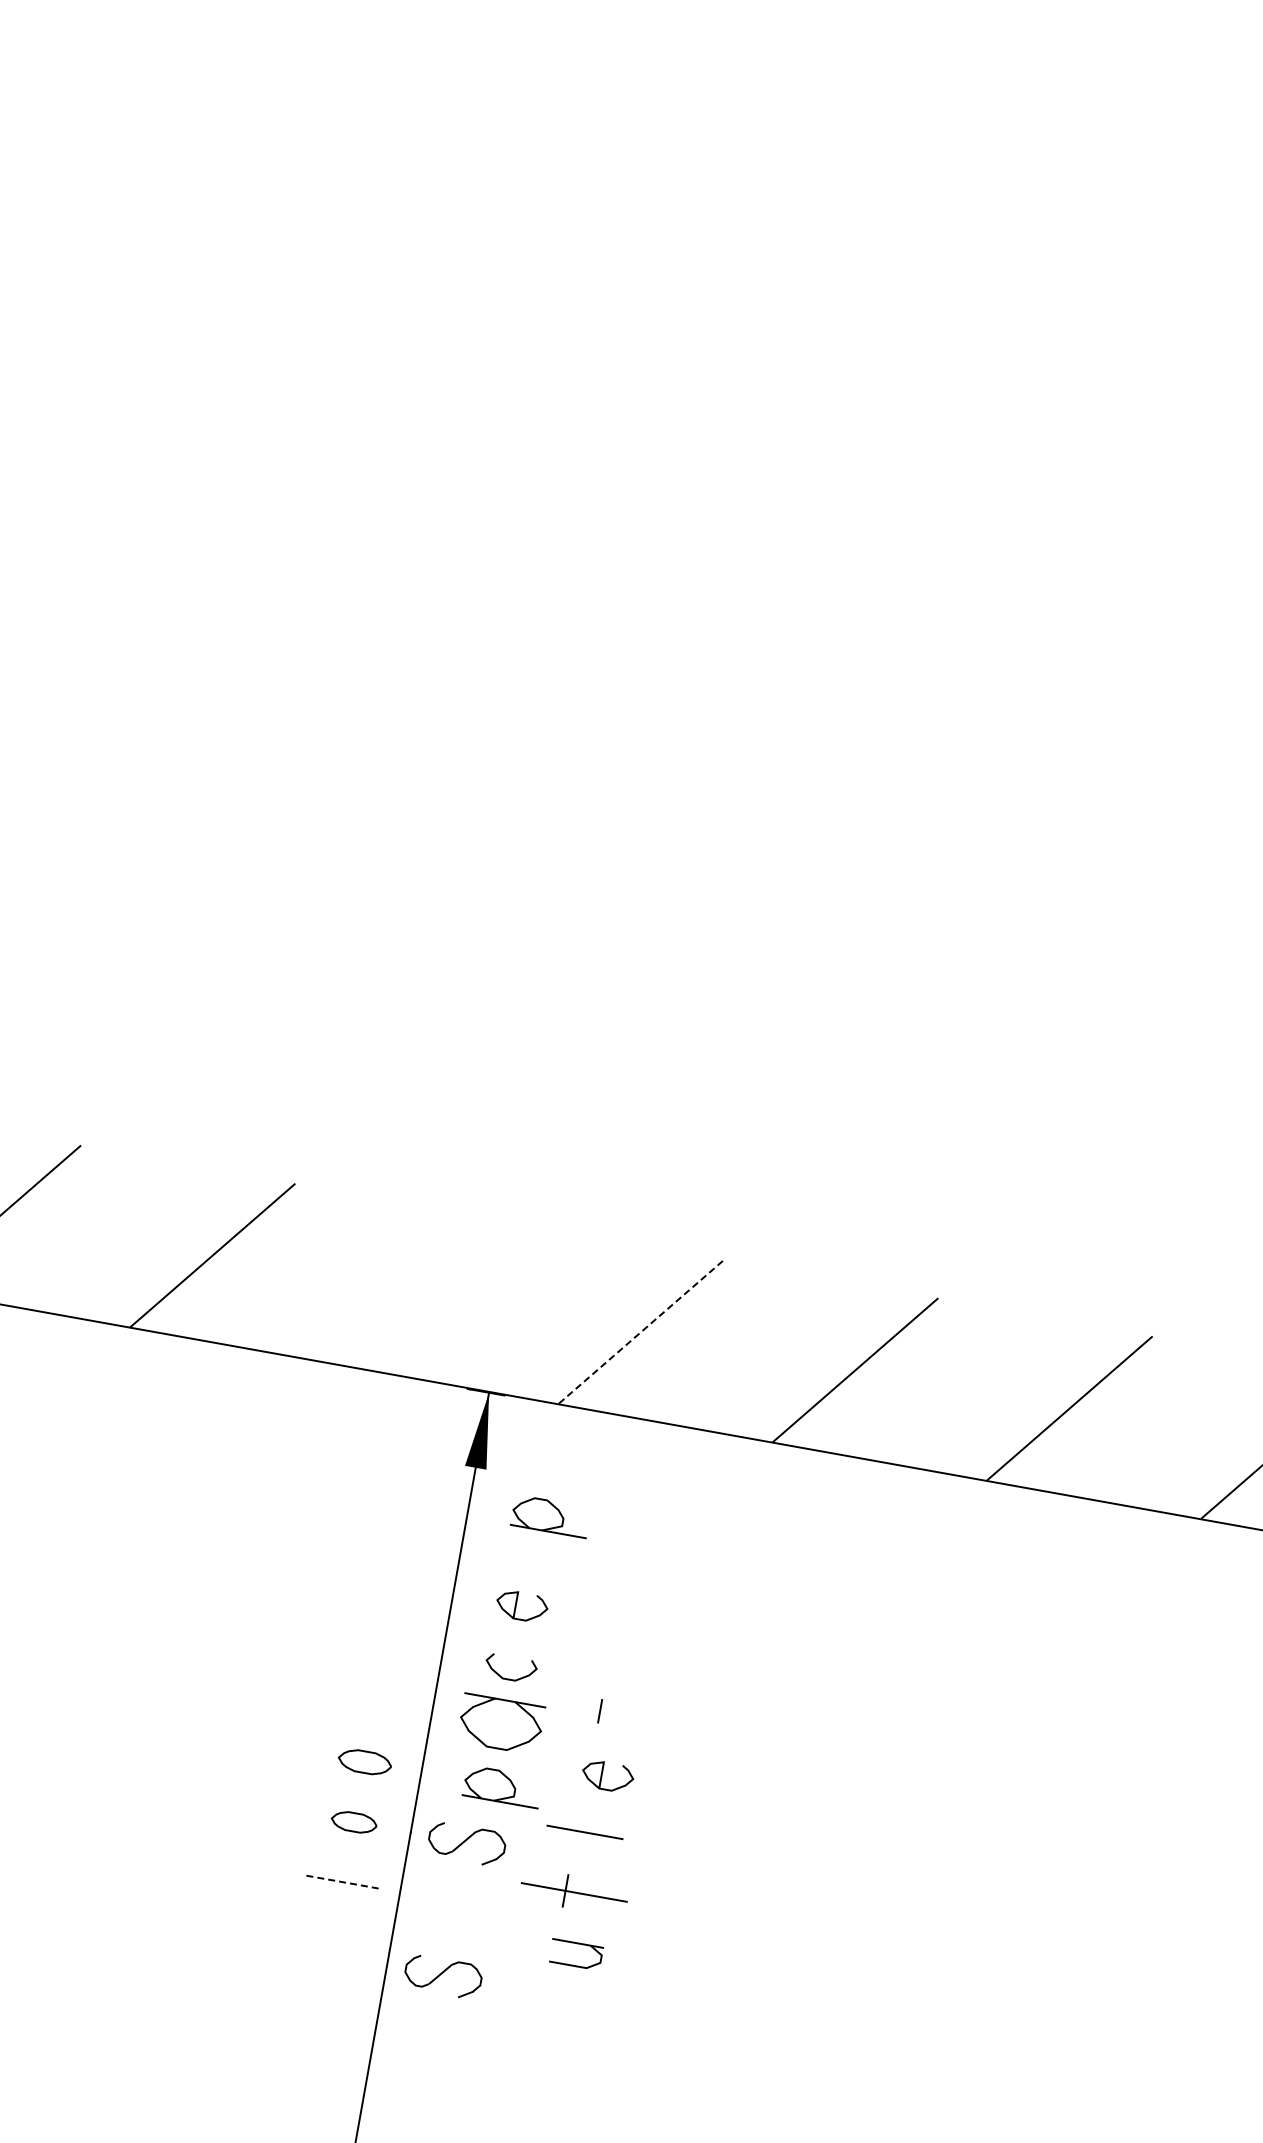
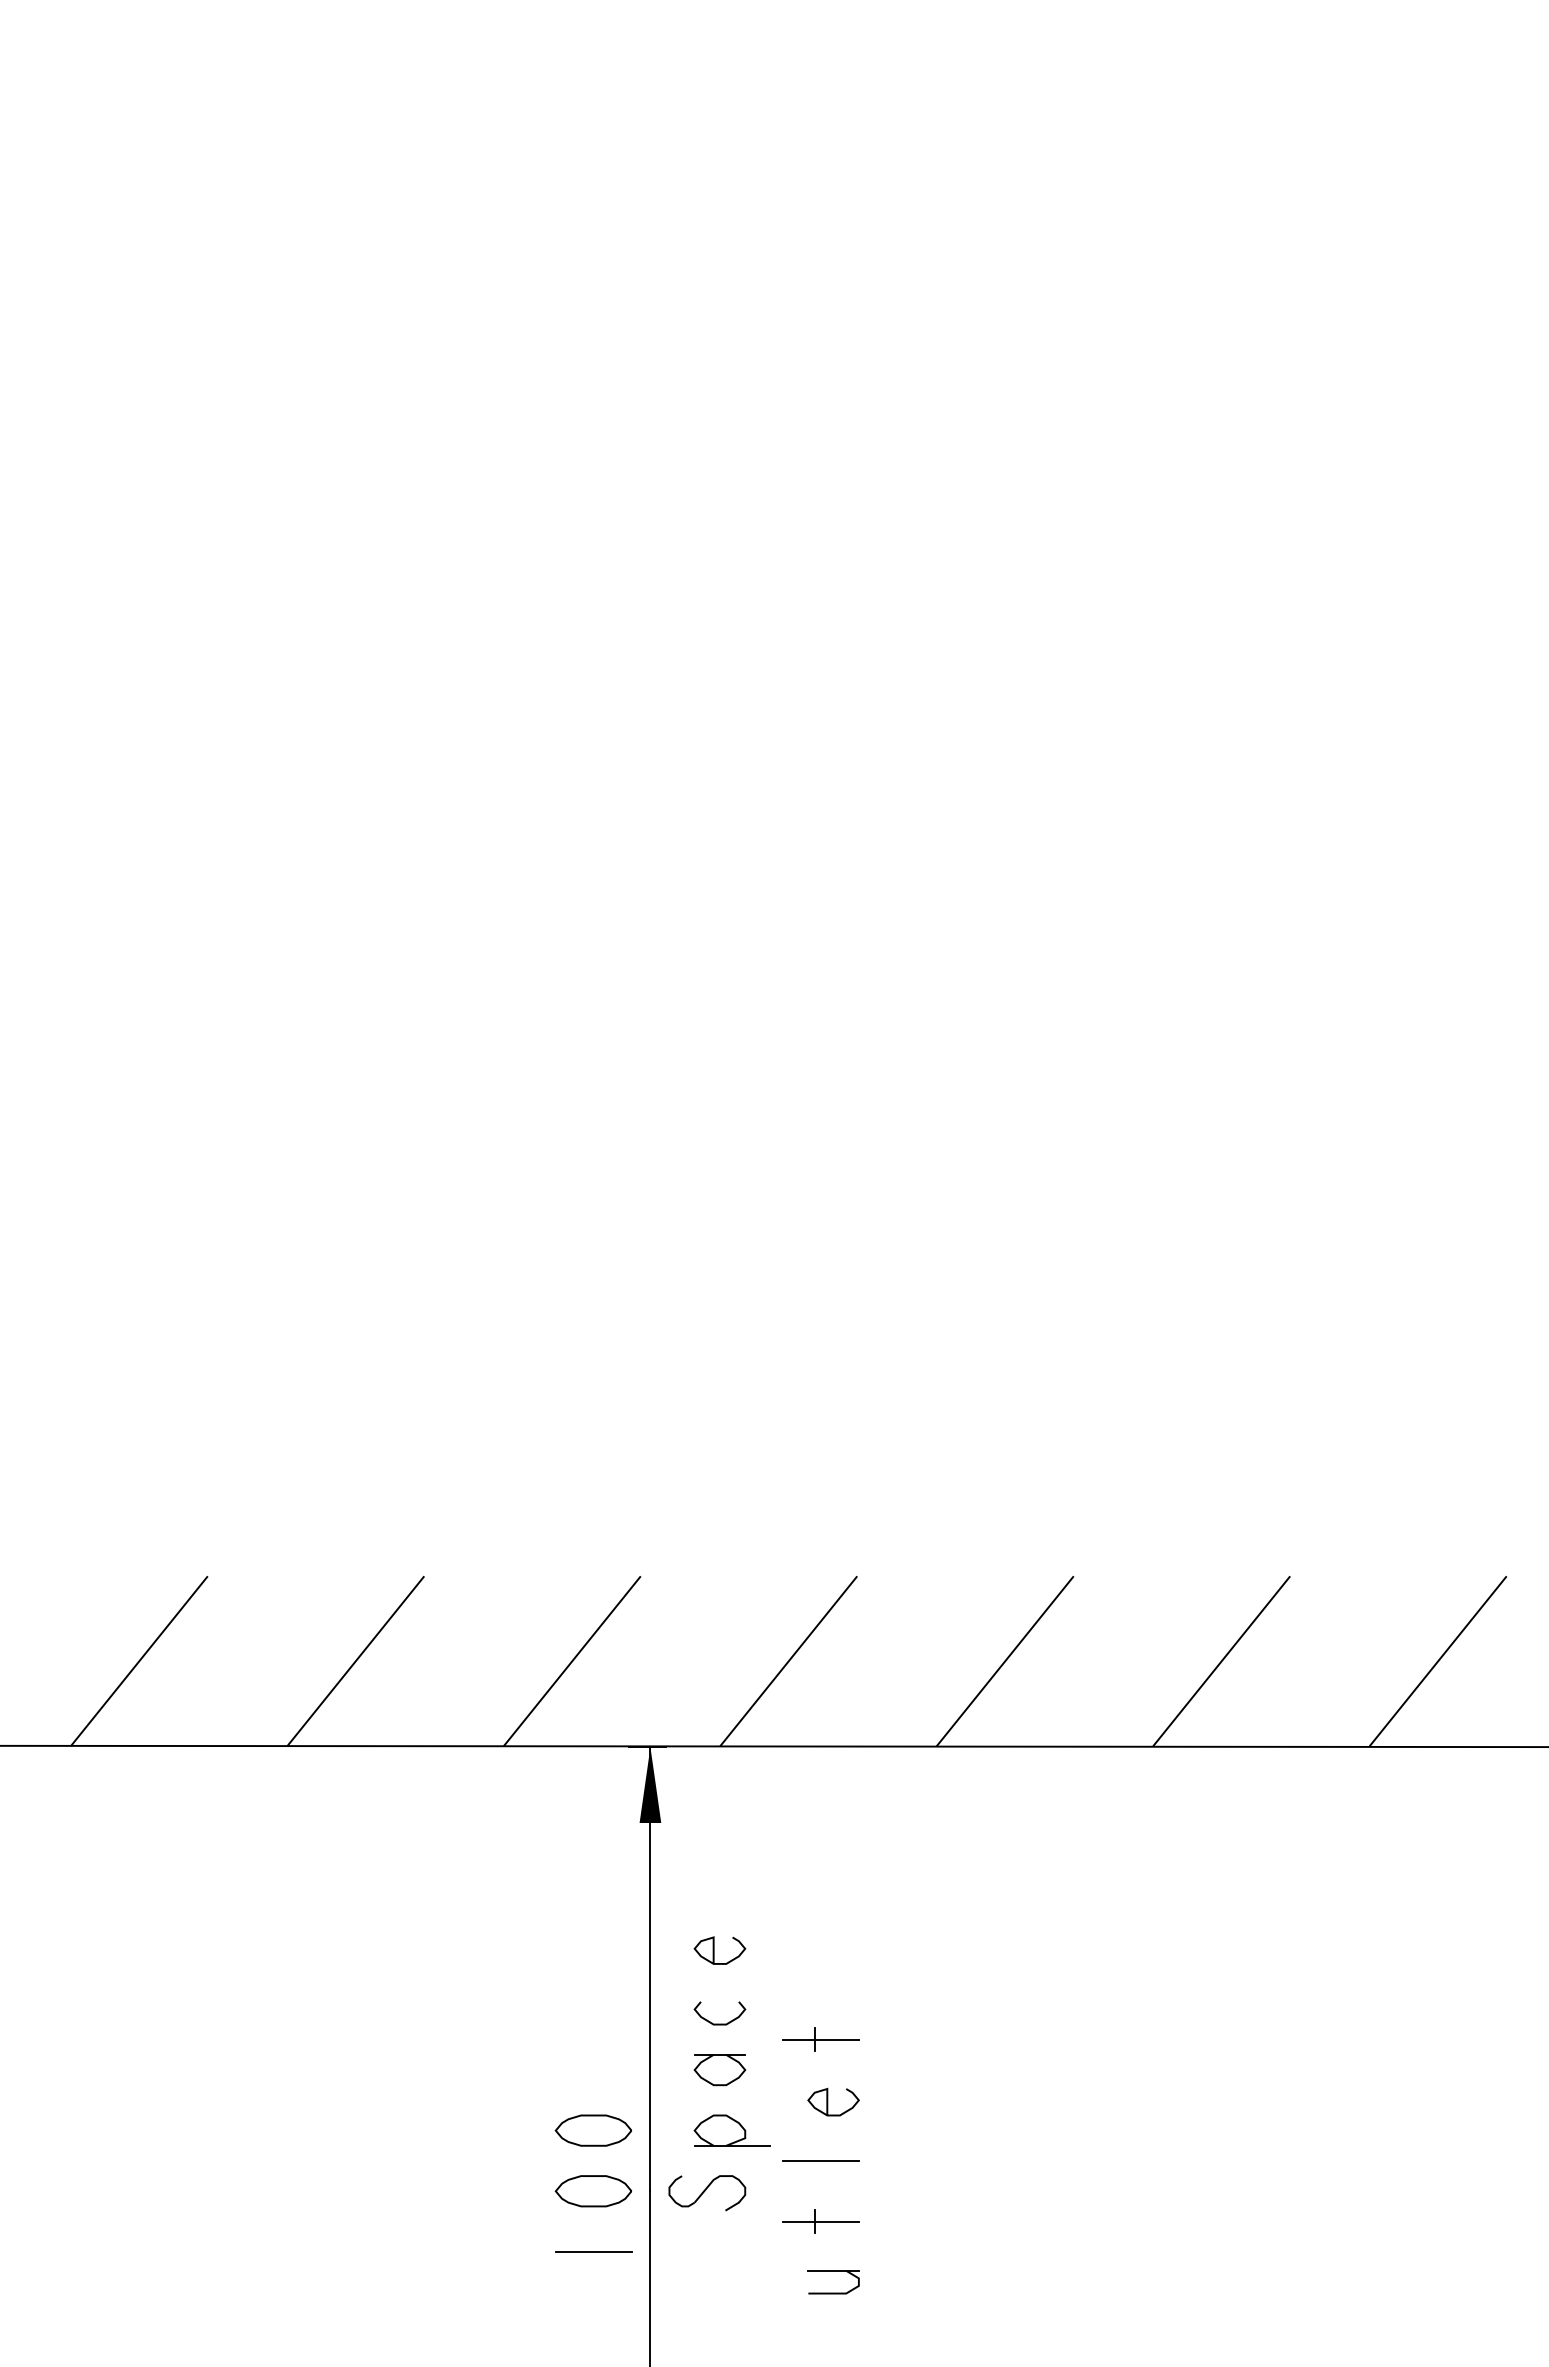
line: (427, 1294) -> (572, 1661), added
line: (642, 1331) -> (789, 1660), dashed -> solid
part: (549, 1516) -> (731, 1857), removed
line: (605, 1712) -> (820, 2039), added
part: (500, 1724) -> (719, 2070), size x0.62
part: (364, 1761) -> (592, 2130), size x1.43
part: (353, 1822) -> (592, 2191), size x1.67
line: (343, 1881) -> (593, 2251), dashed -> solid
part: (573, 1892) -> (820, 2221), size x0.71
part: (443, 1977) -> (707, 2327), removed

